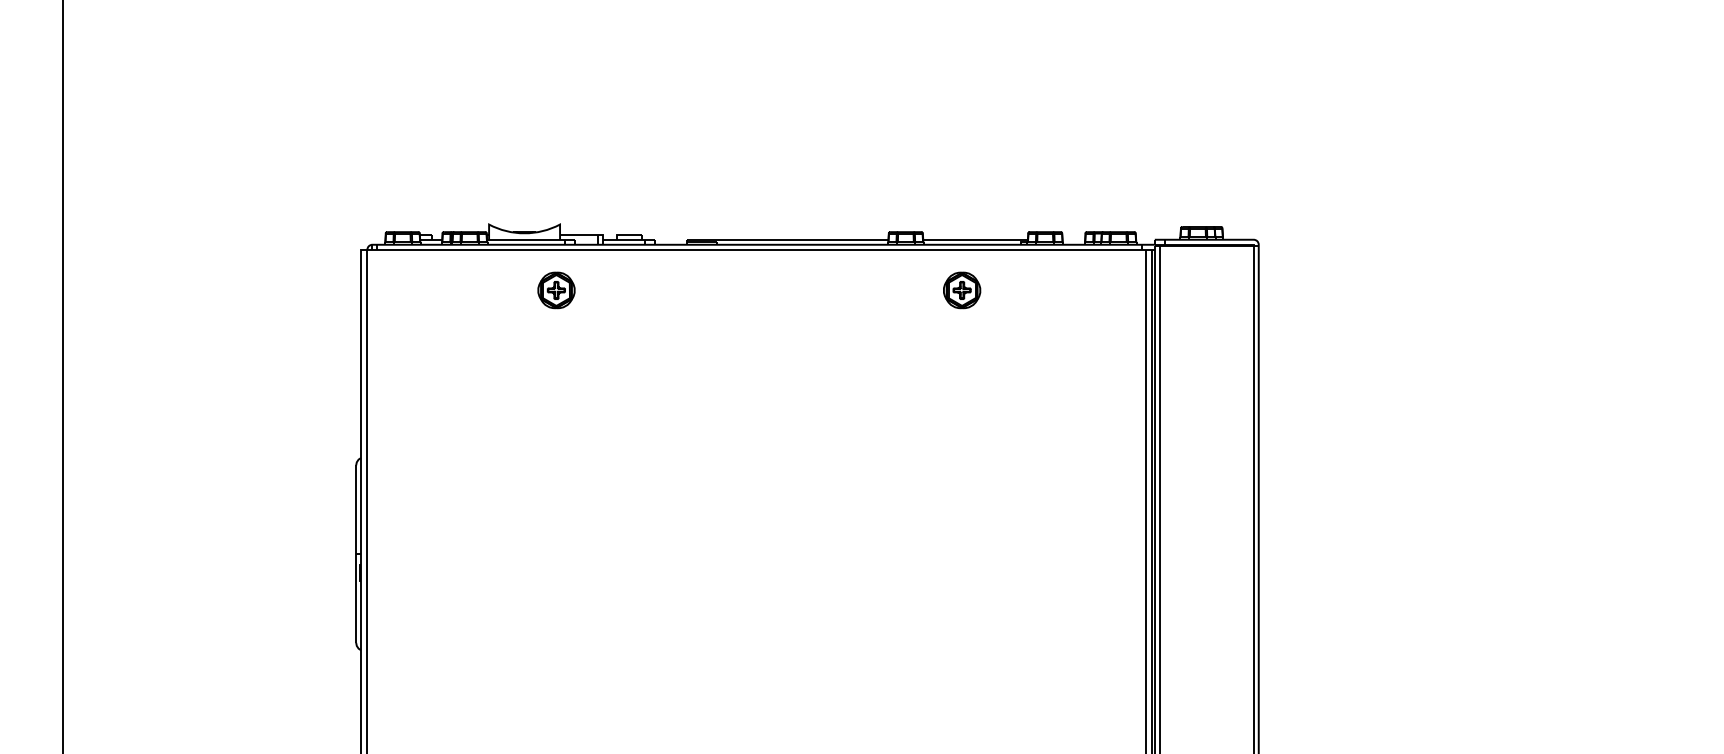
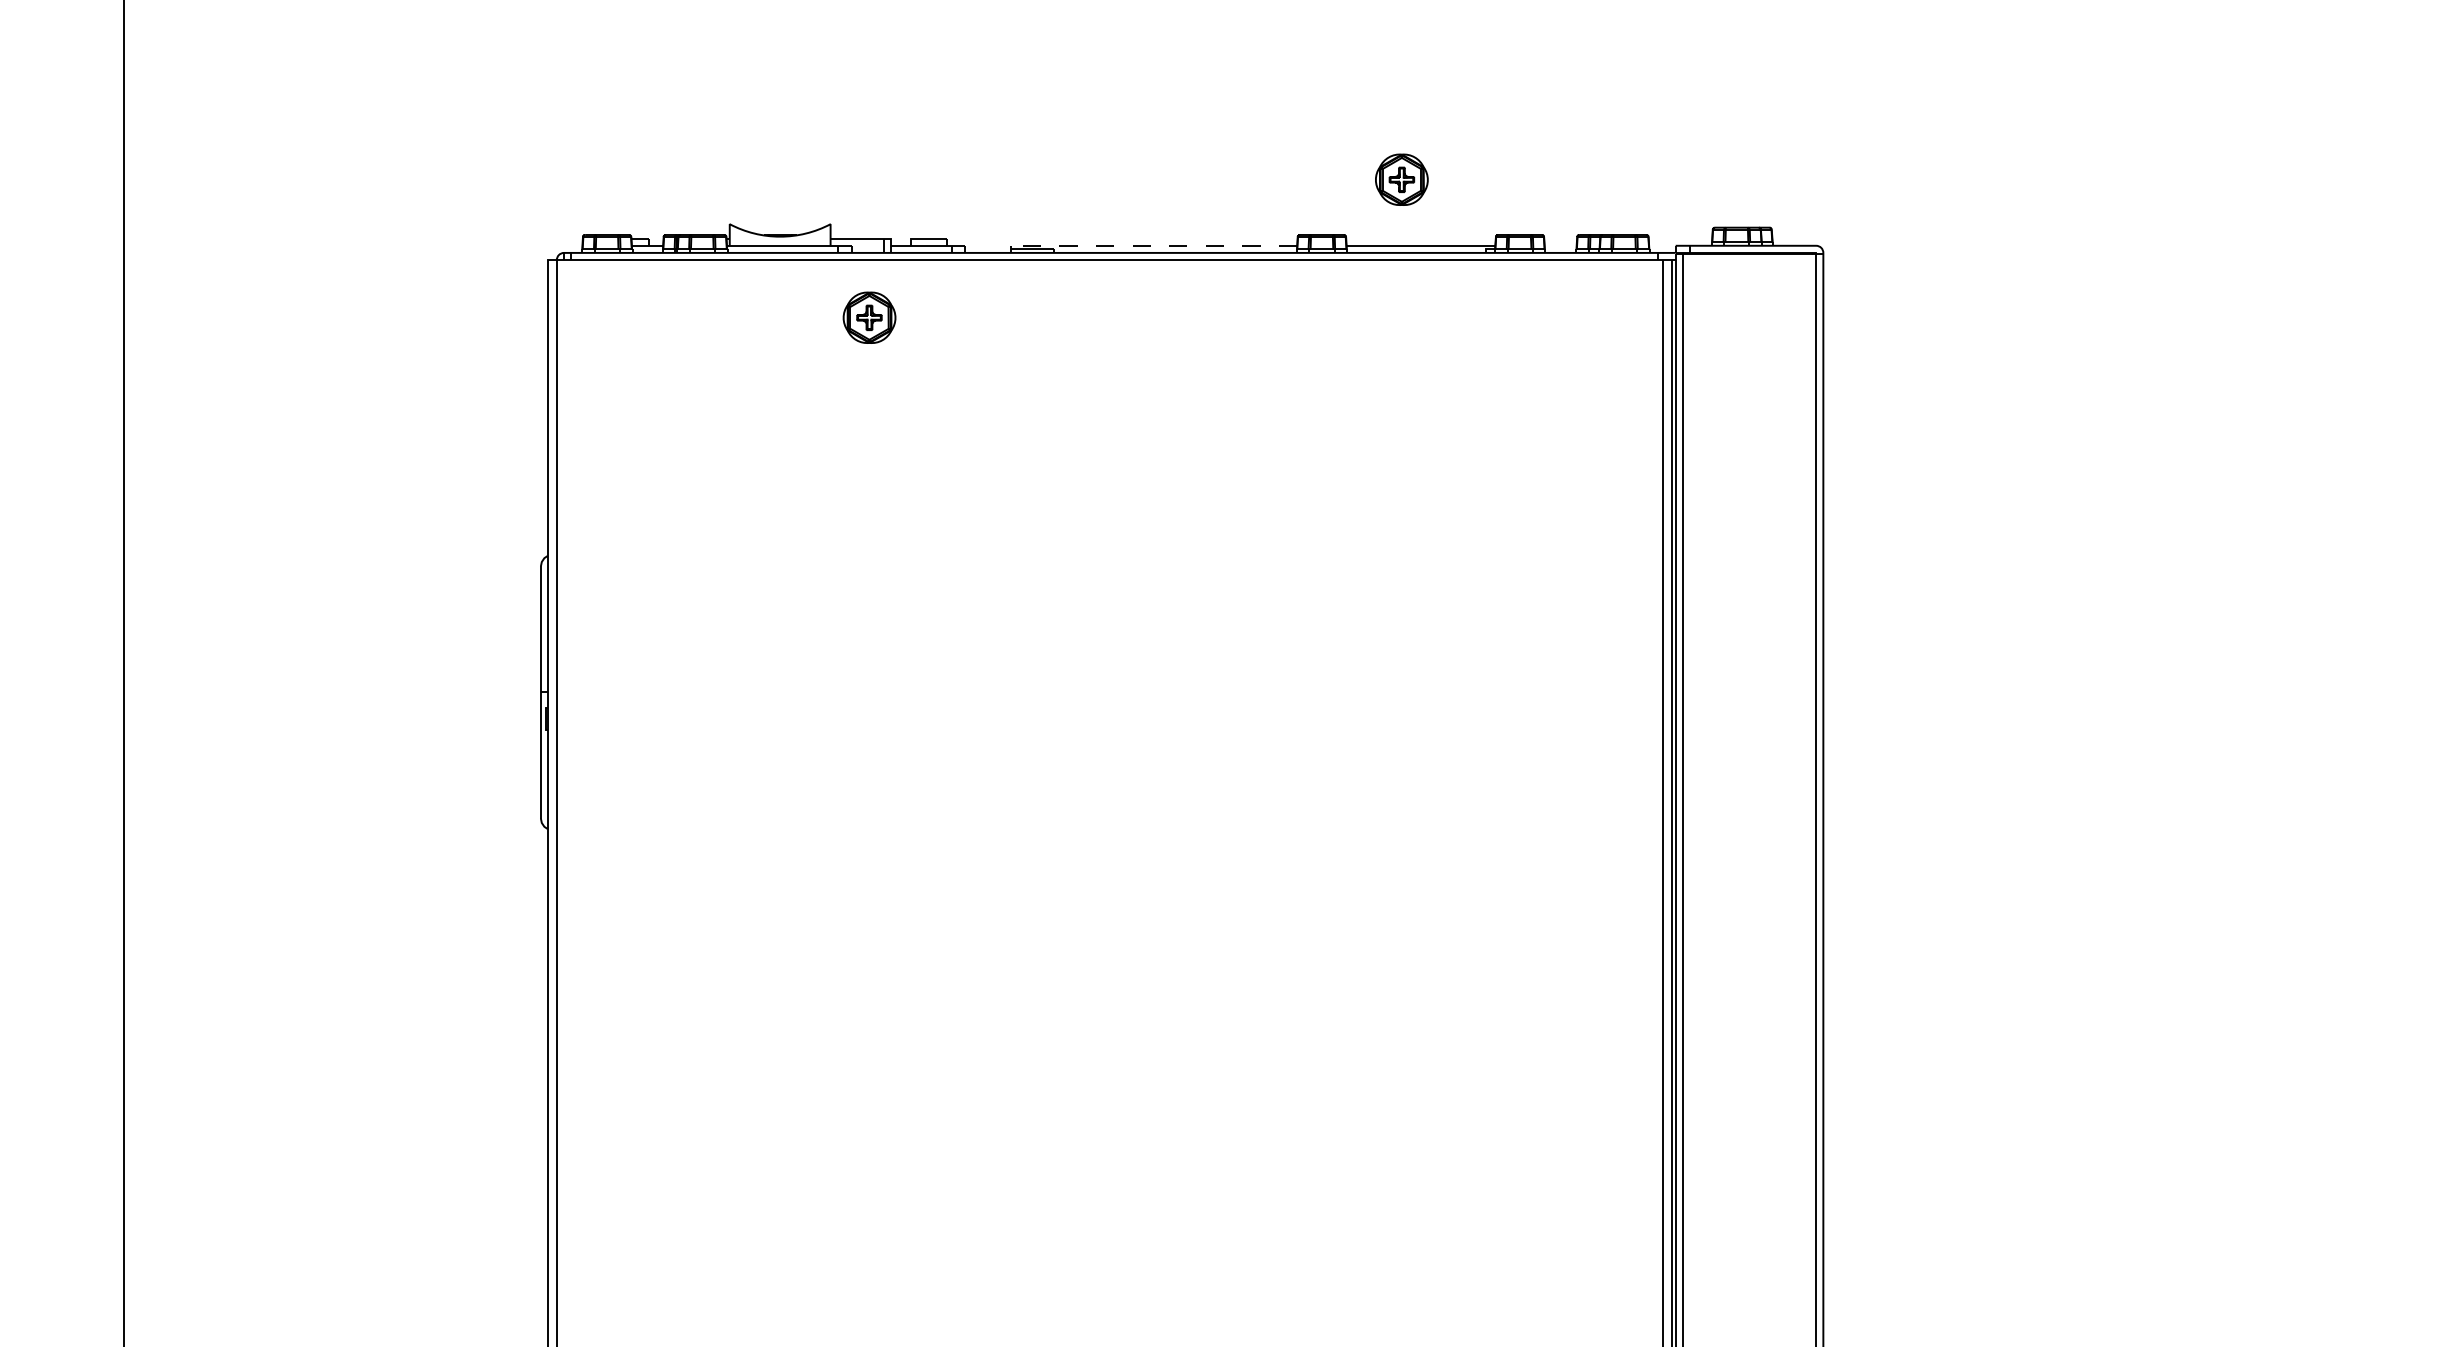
line: (787, 239) -> (1153, 245), solid -> dashed
part: (556, 290) -> (869, 317), moved
part: (961, 290) -> (1401, 179), moved

